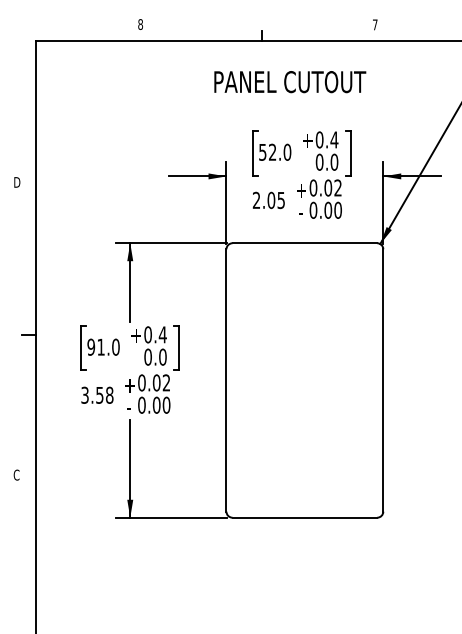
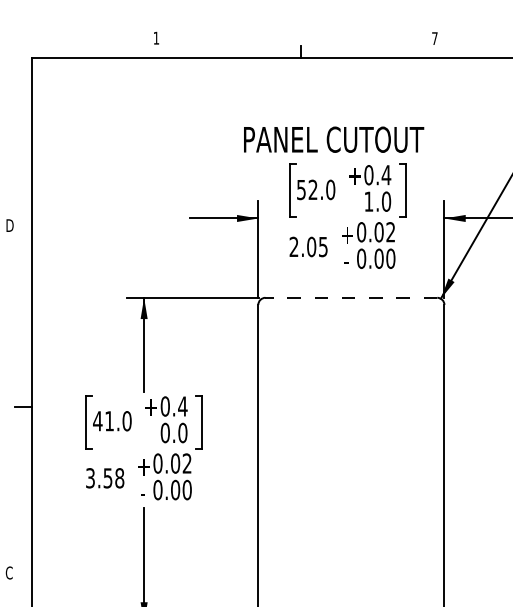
text: (140, 24) -> (156, 38), 8 -> 1
text: (290, 82) -> (334, 140), moved
text: (319, 161) -> (368, 200), 0.0 -> 1.0
line: (304, 243) -> (350, 298), solid -> dashed
text: (91, 346) -> (98, 420), 91.0 -> 41.0

